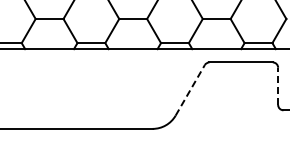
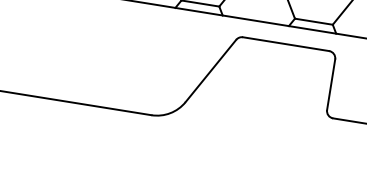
line: (278, 86) -> (331, 84), dashed -> solid
line: (190, 89) -> (211, 69), dashed -> solid

